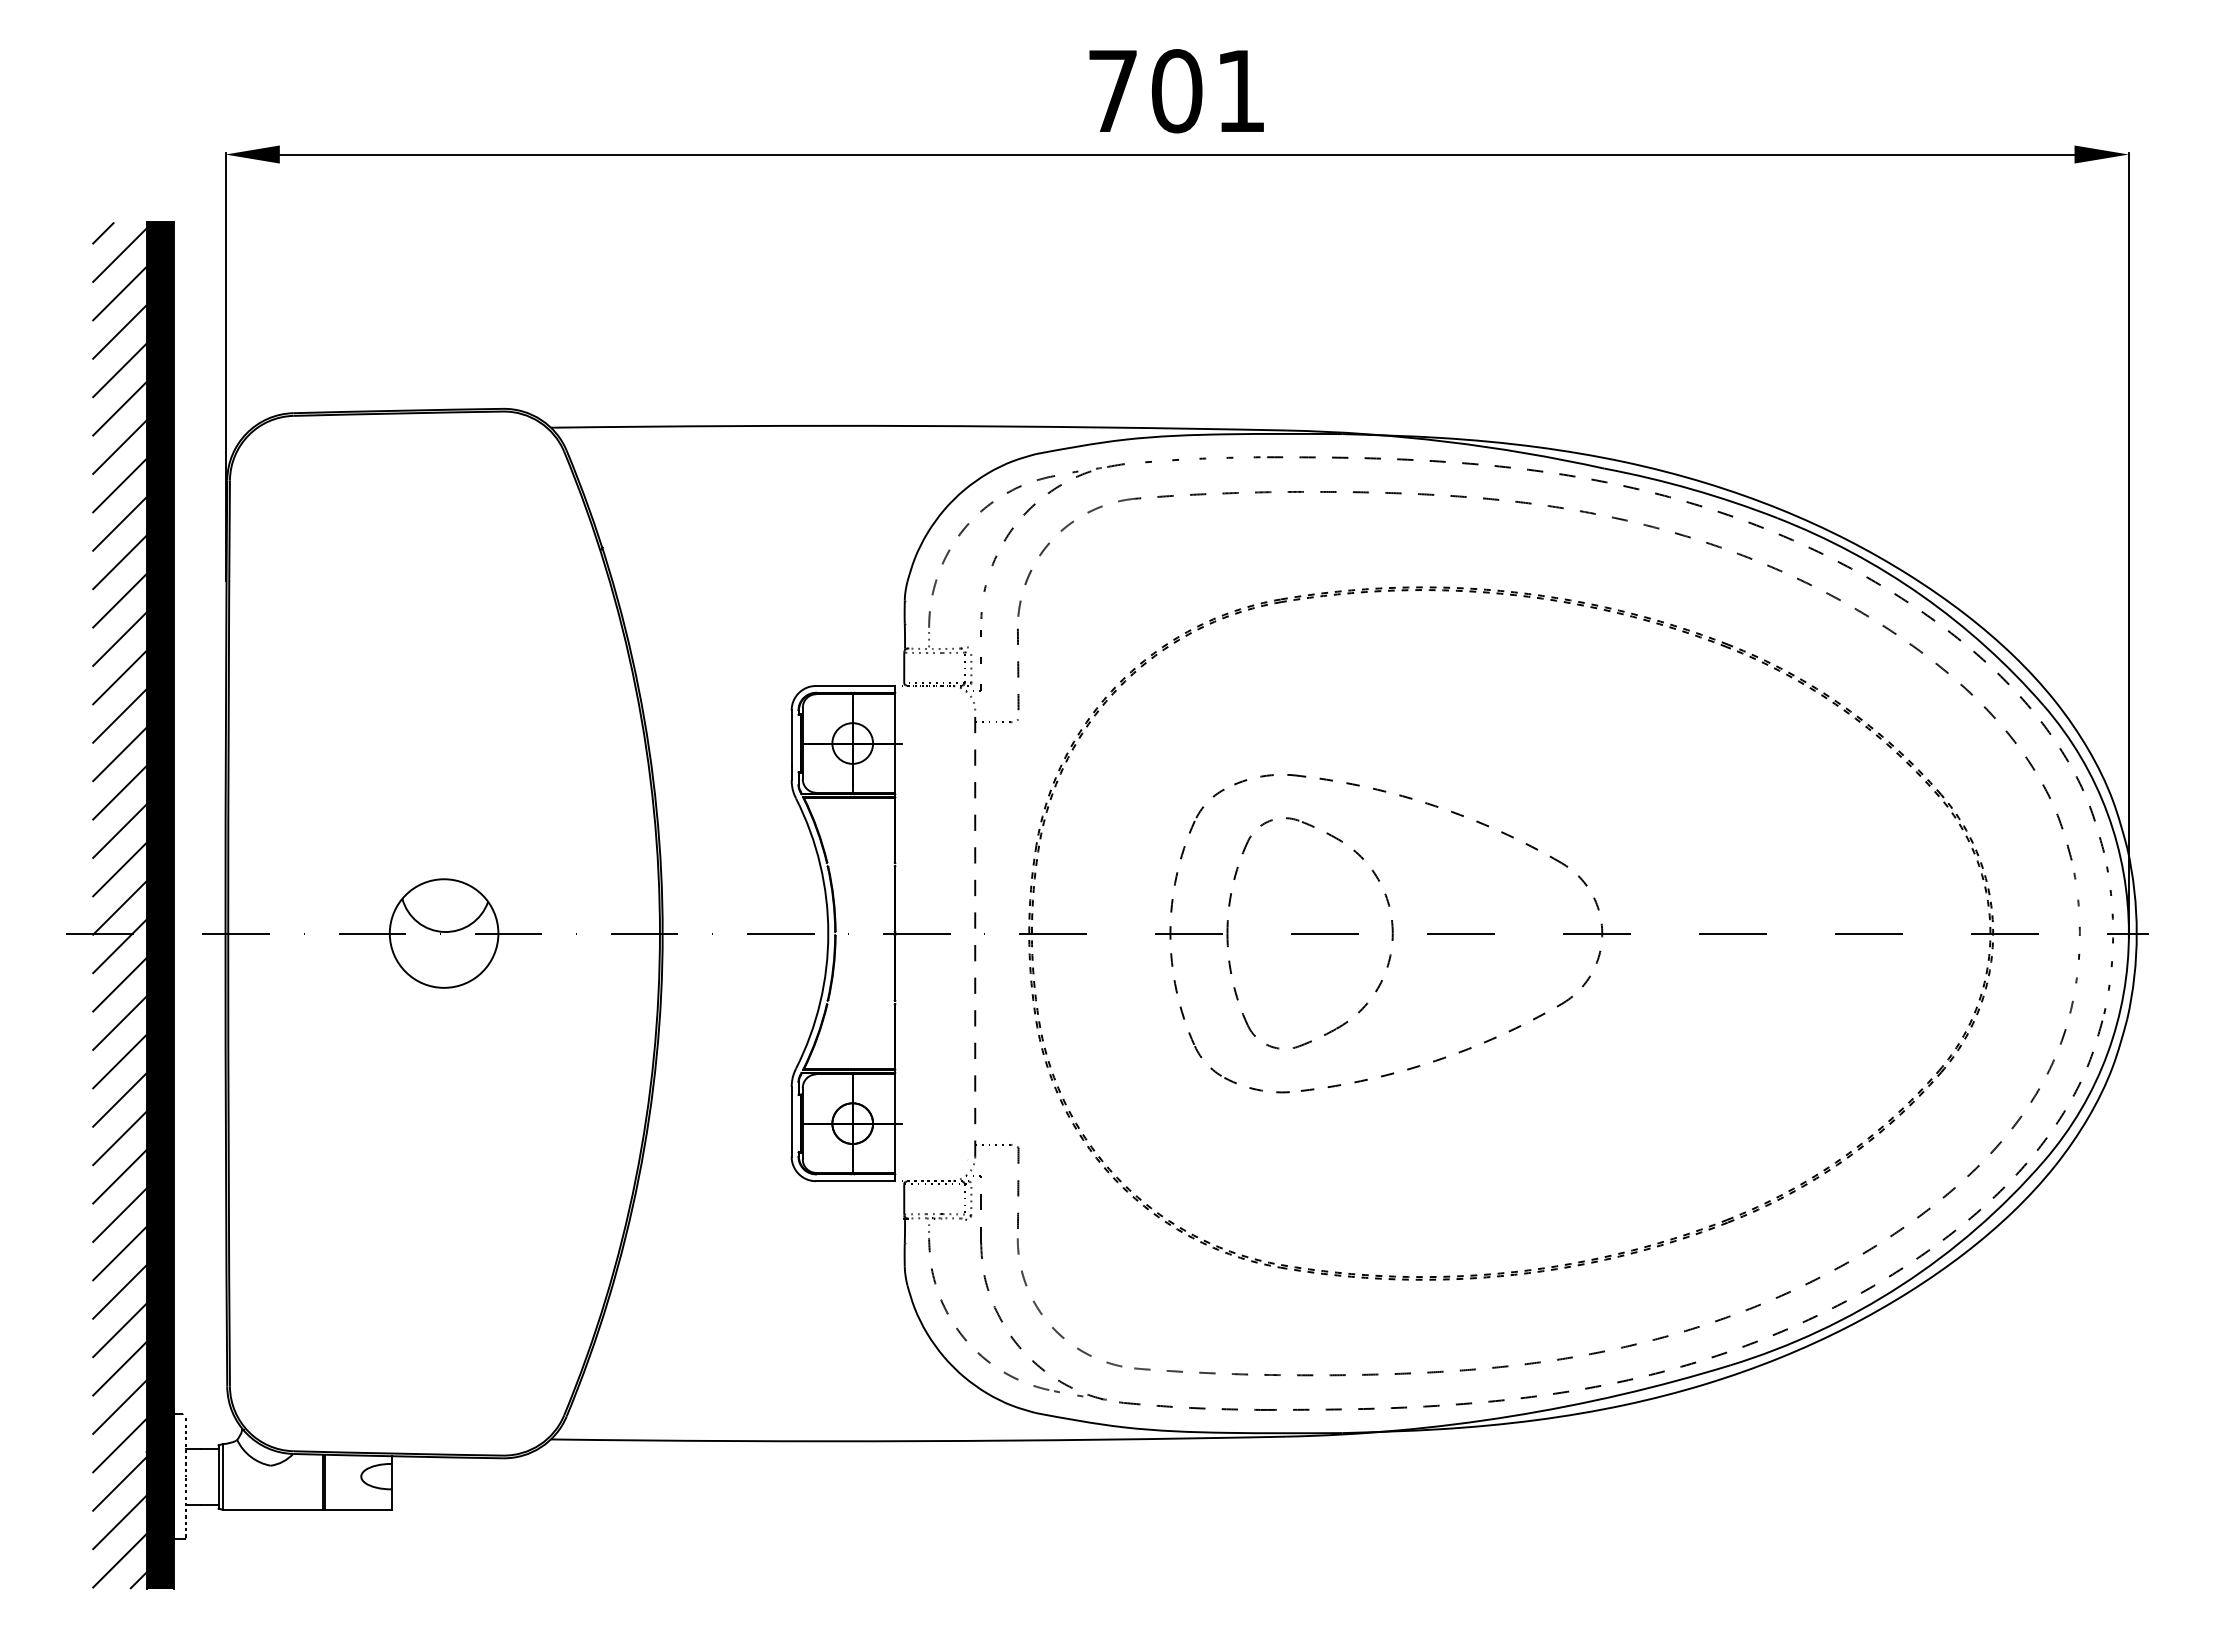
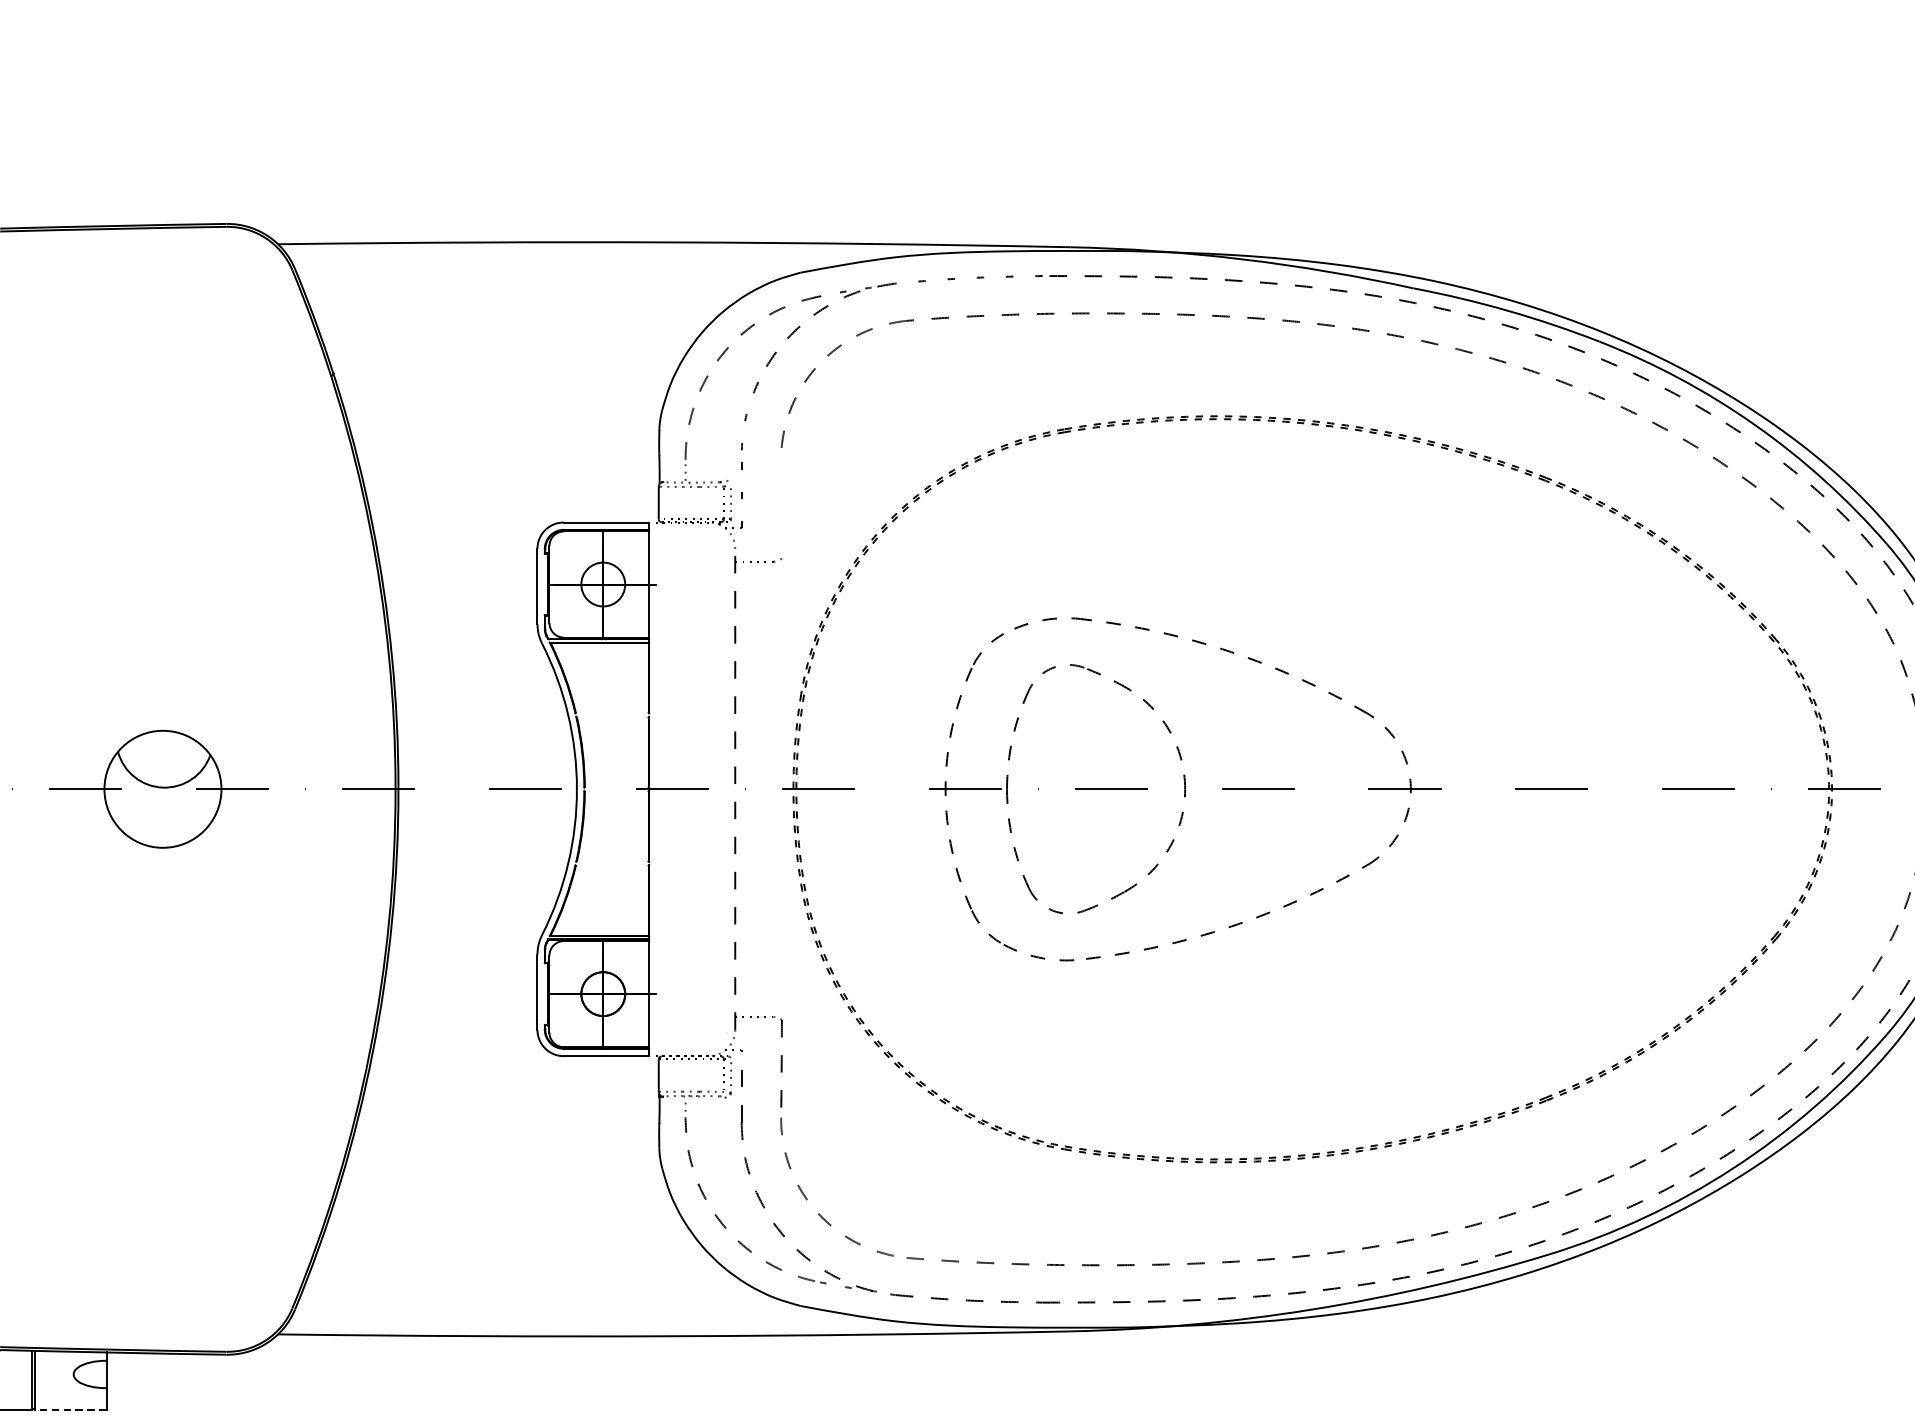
curve: (1018, 669) -> (781, 504), removed
line: (358, 1509) -> (70, 1409), solid -> dashed

